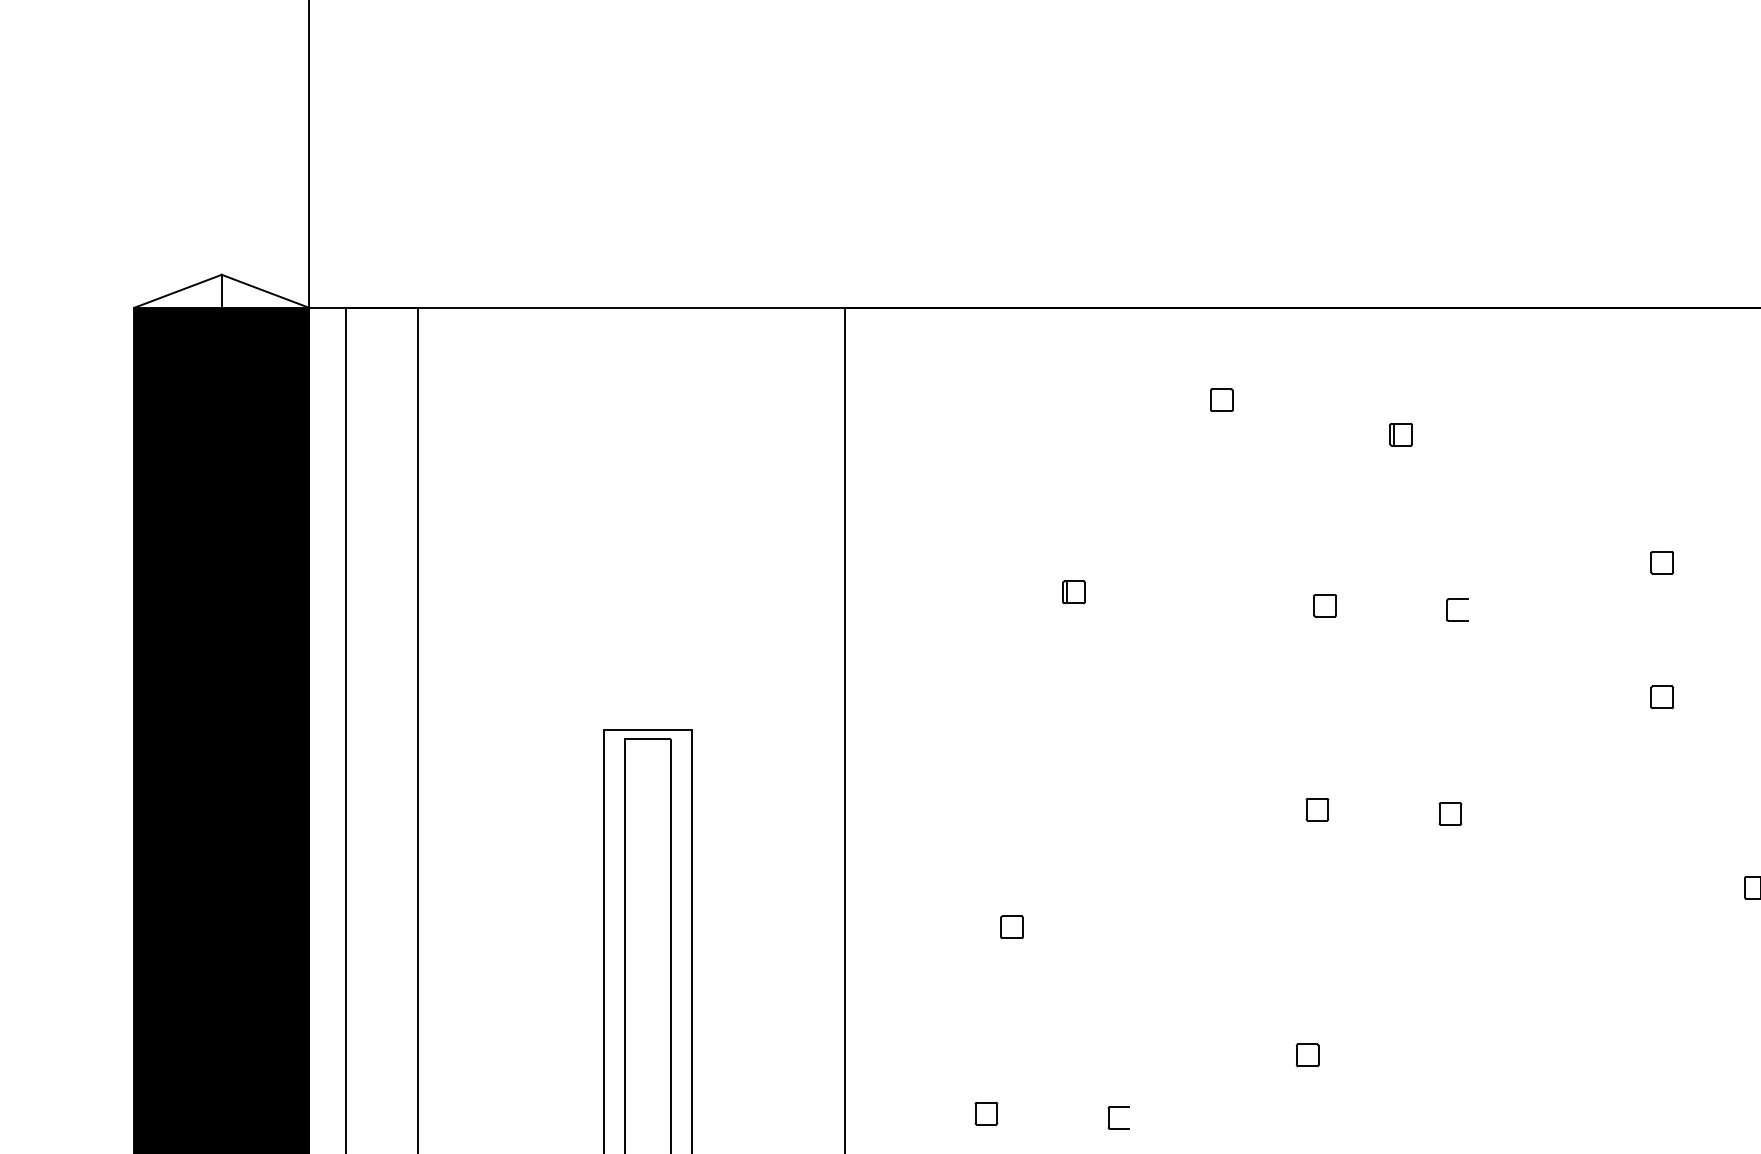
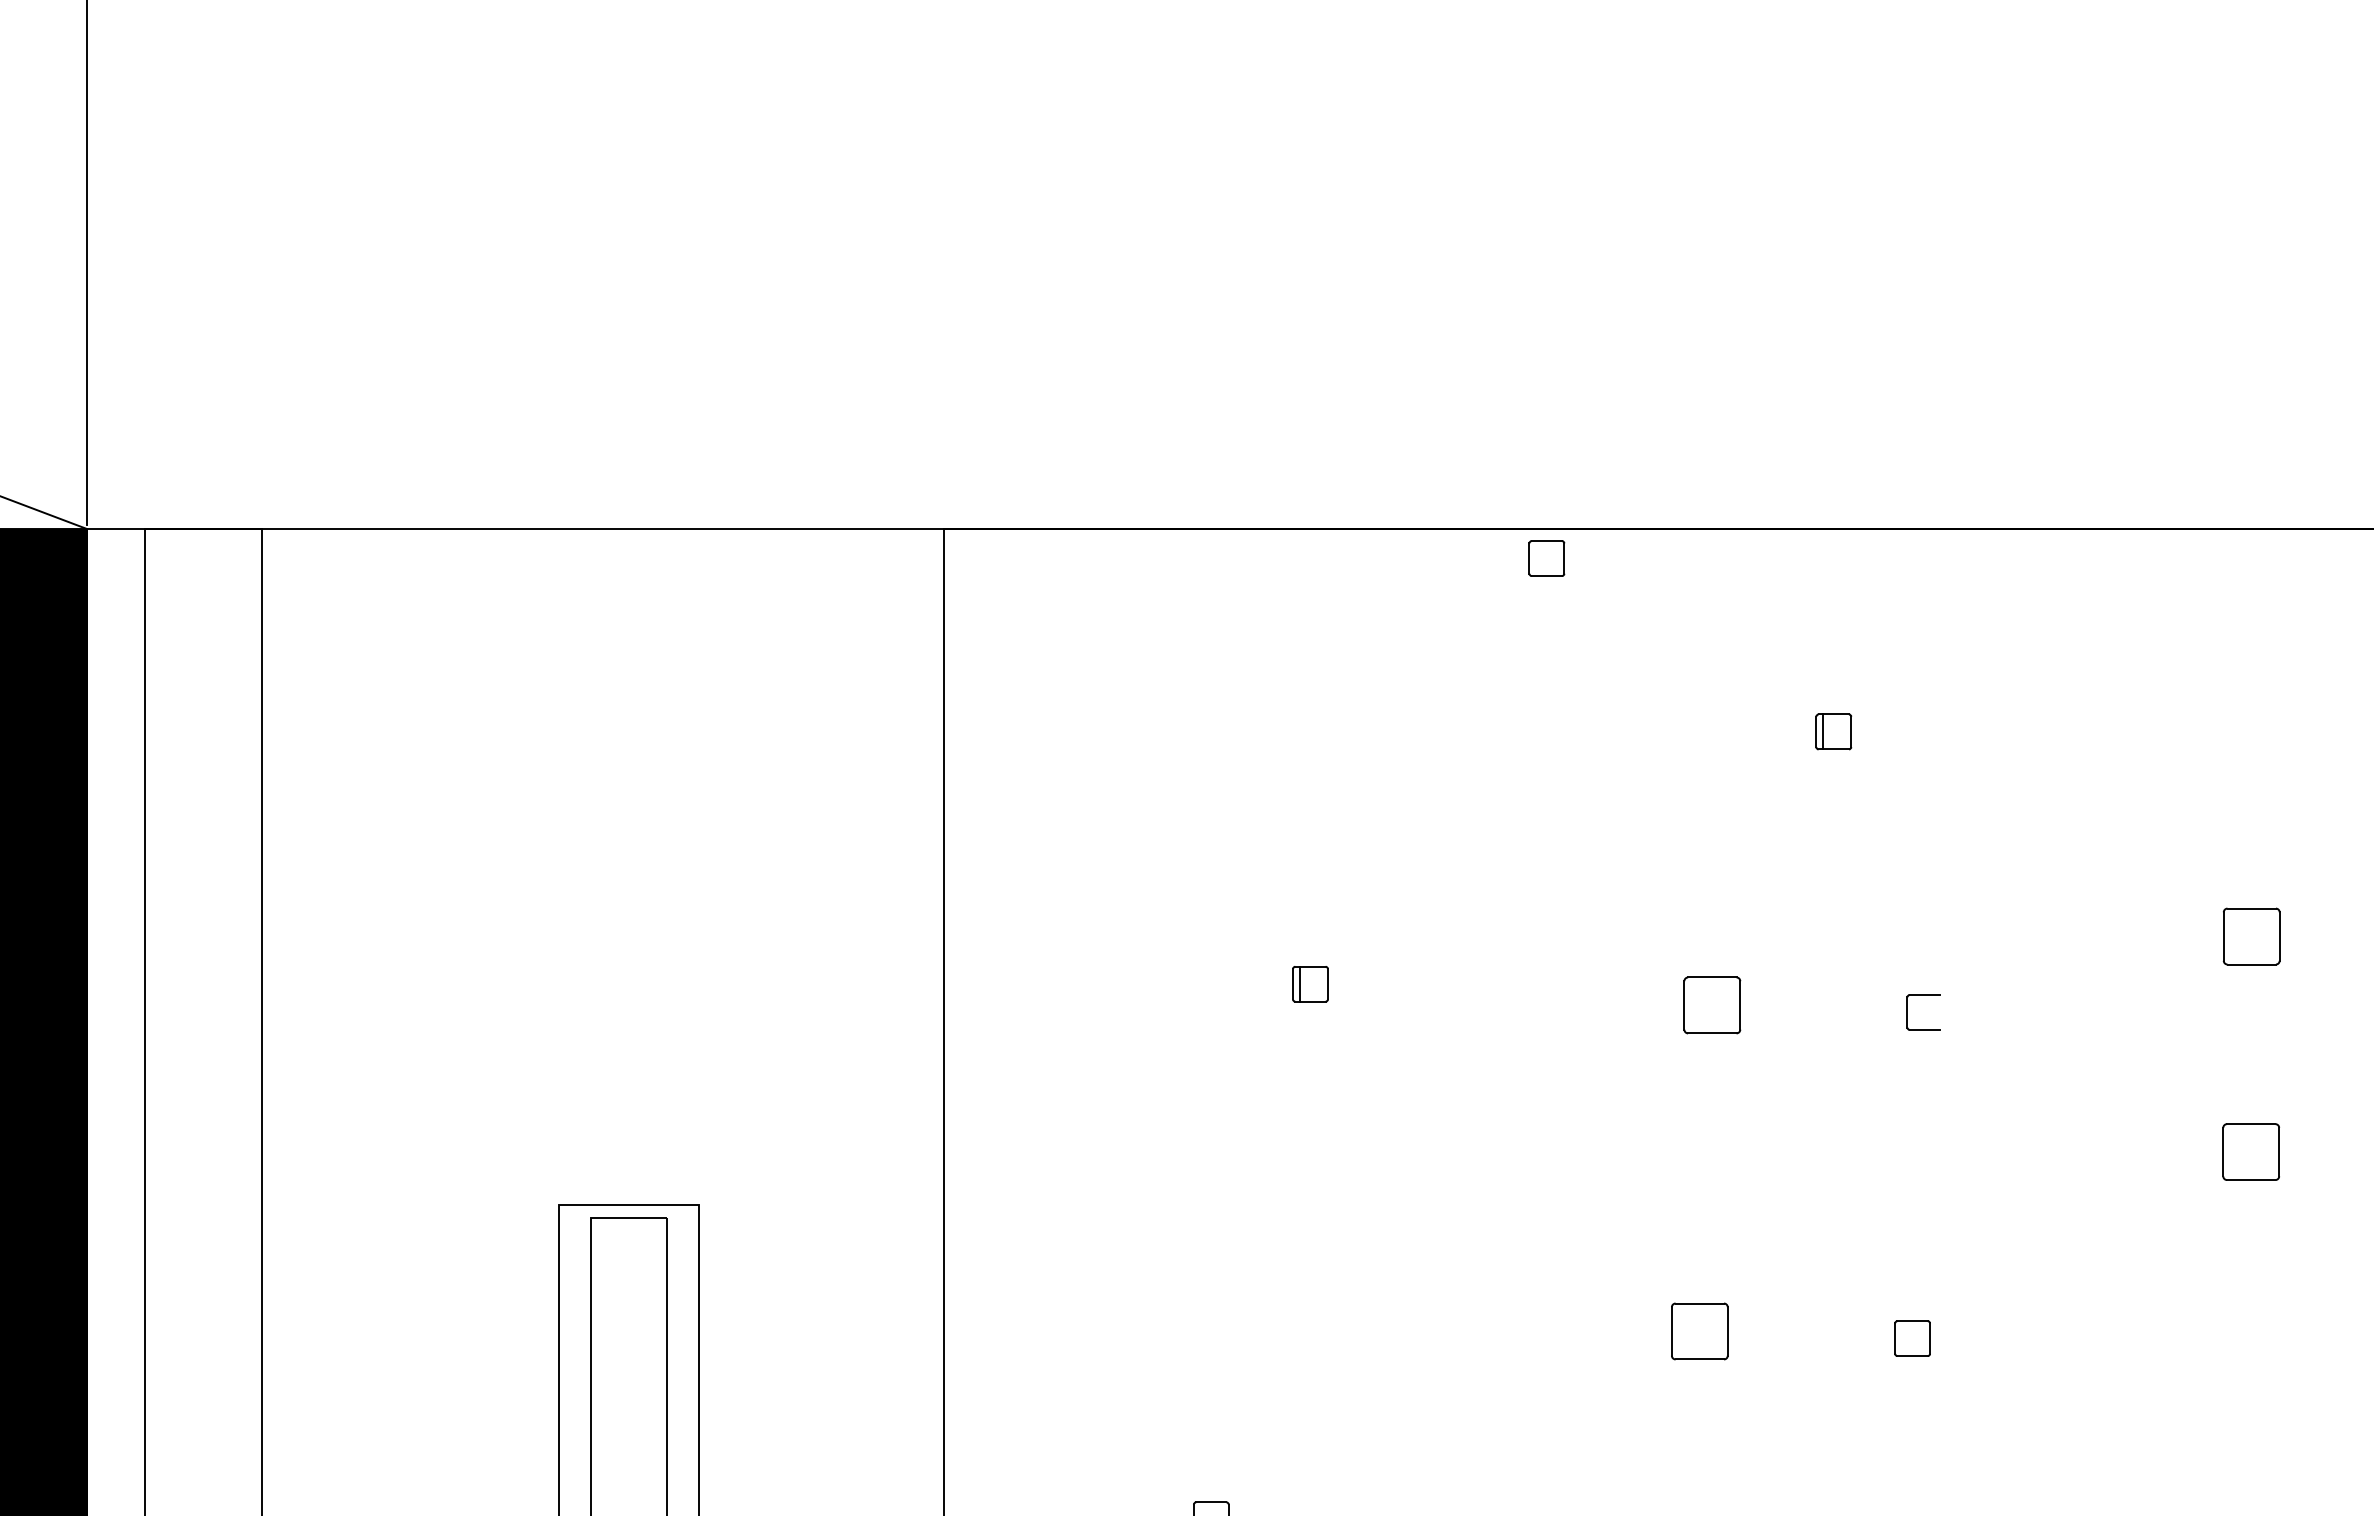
part: (1221, 399) -> (1546, 557), moved
part: (1661, 562) -> (2250, 936), size x1.6
part: (1324, 605) -> (1711, 1005), size x1.6
part: (1662, 697) -> (2251, 1152), size x1.6
part: (1317, 809) -> (1699, 1331), size x1.6

